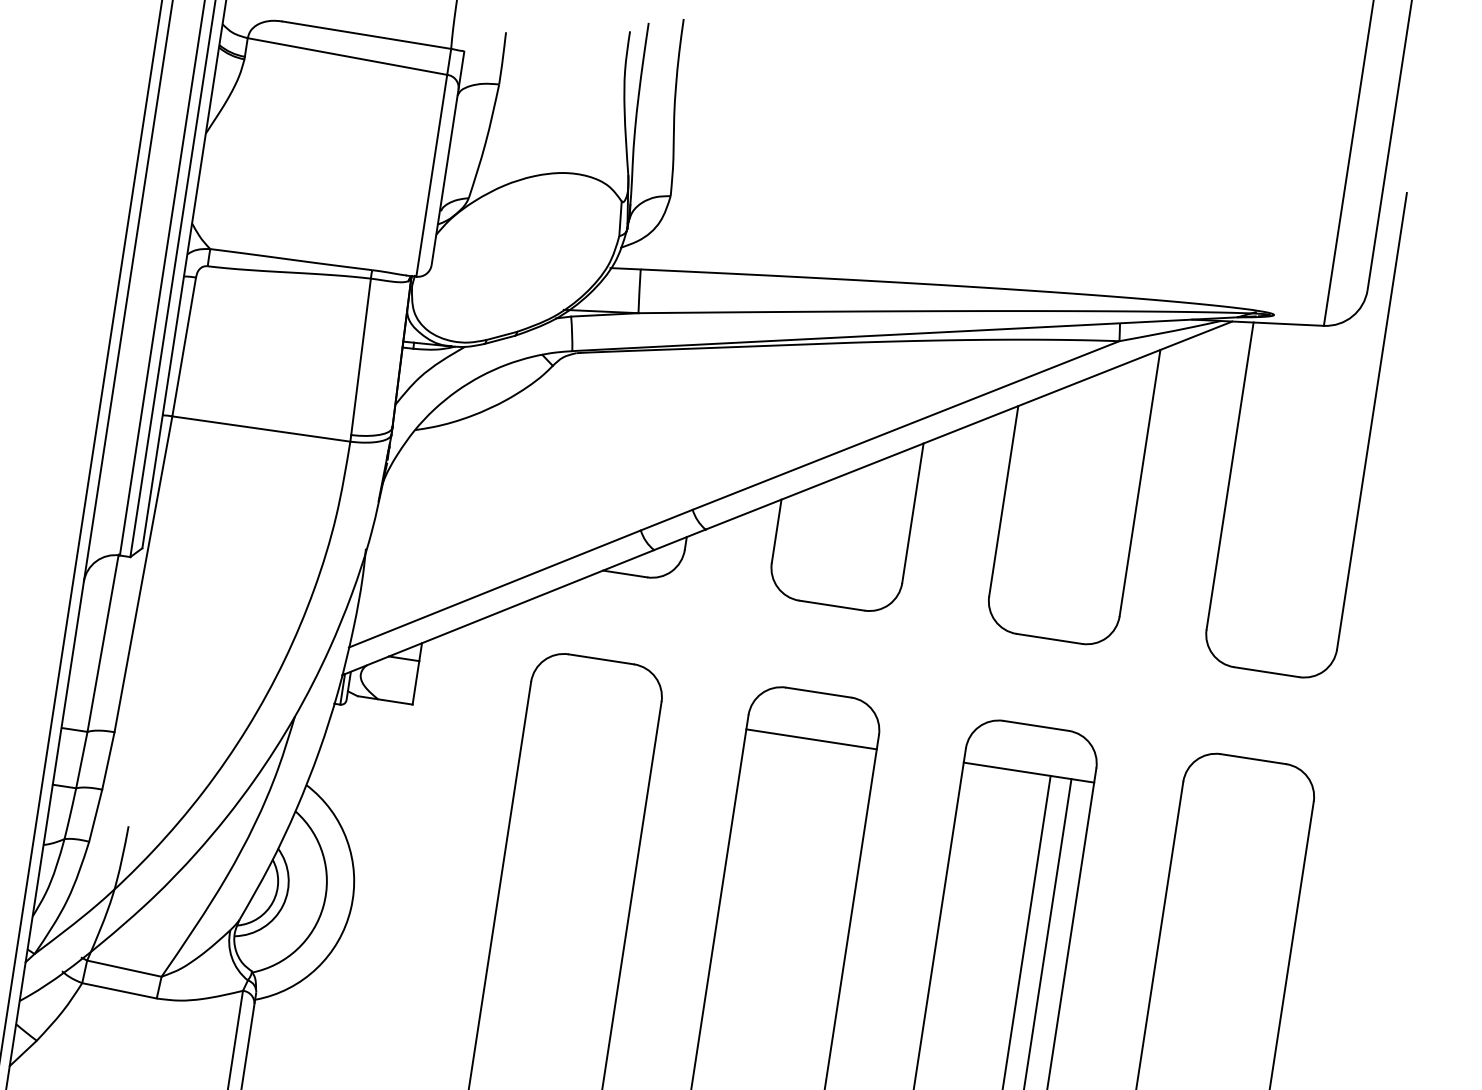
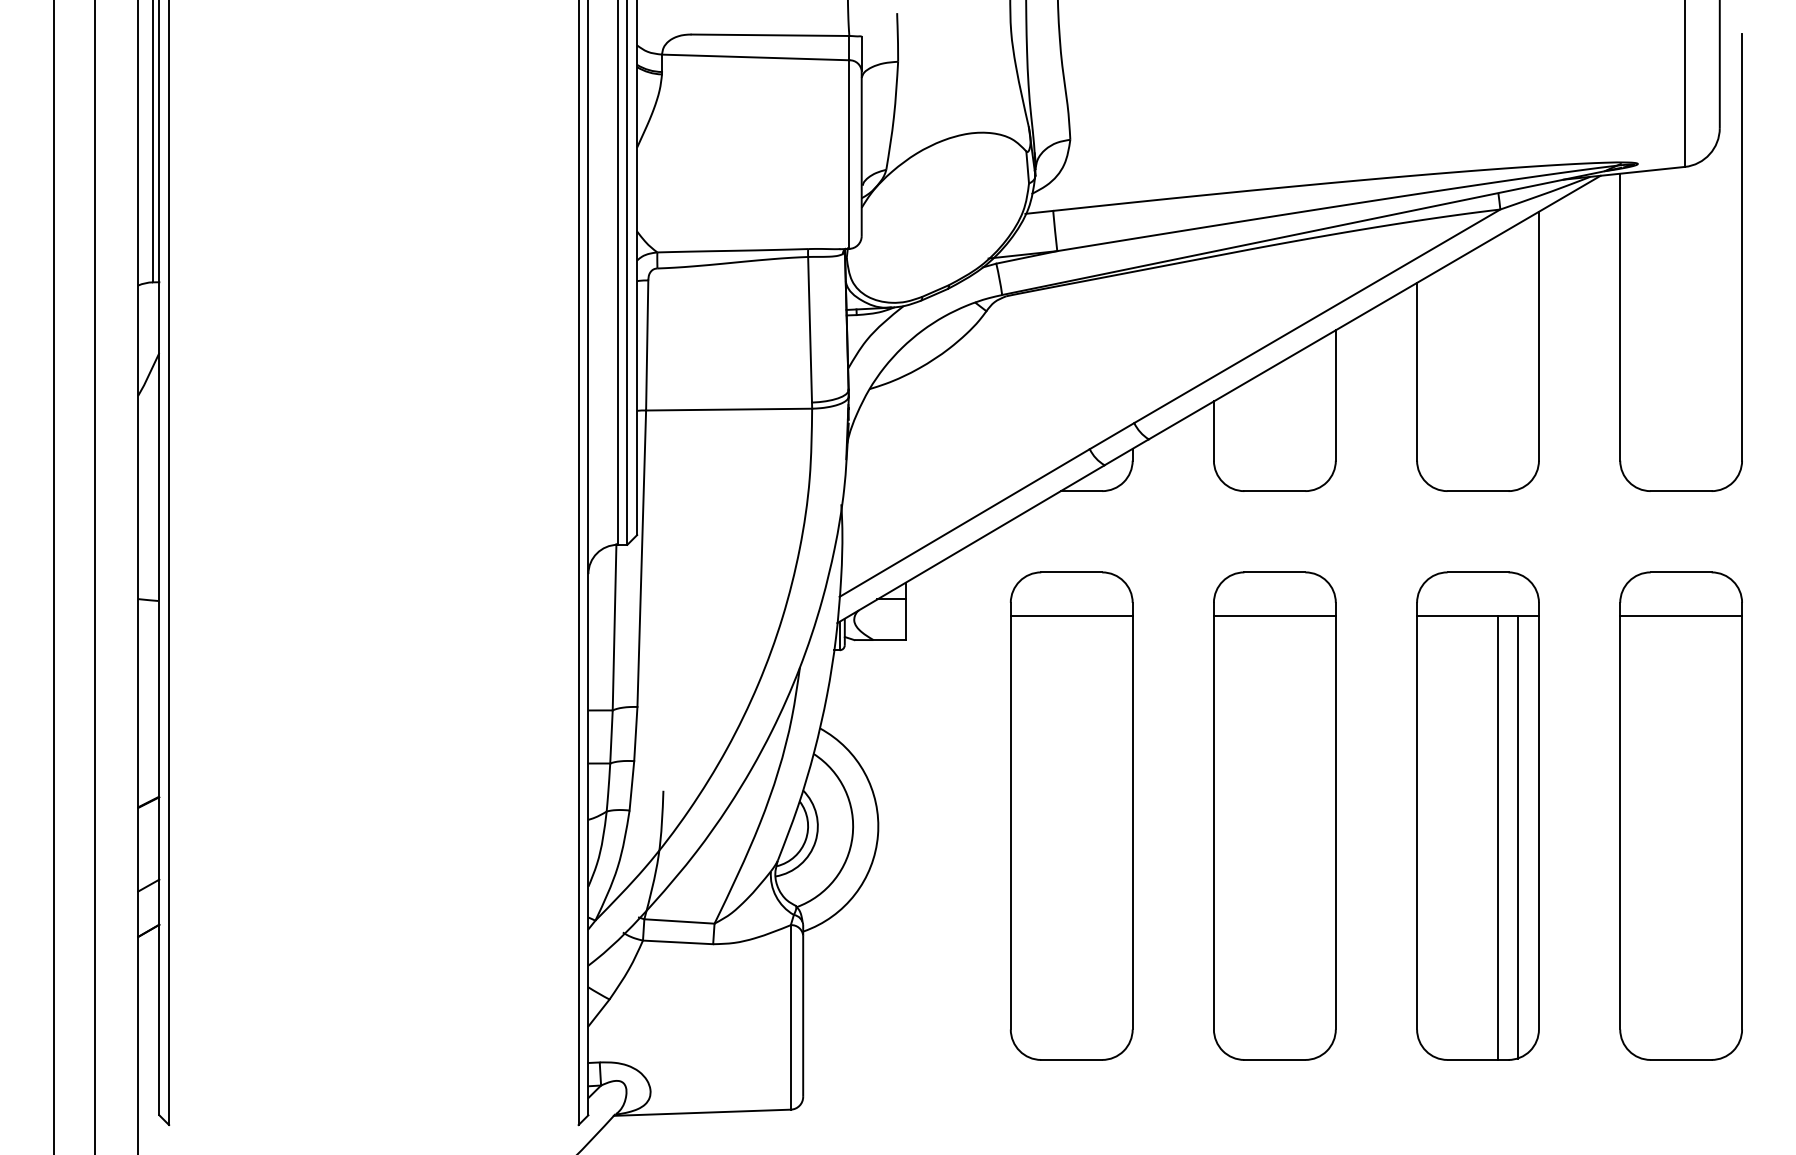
line: (593, 706) -> (1071, 616), added
line: (1246, 806) -> (1681, 616), added

